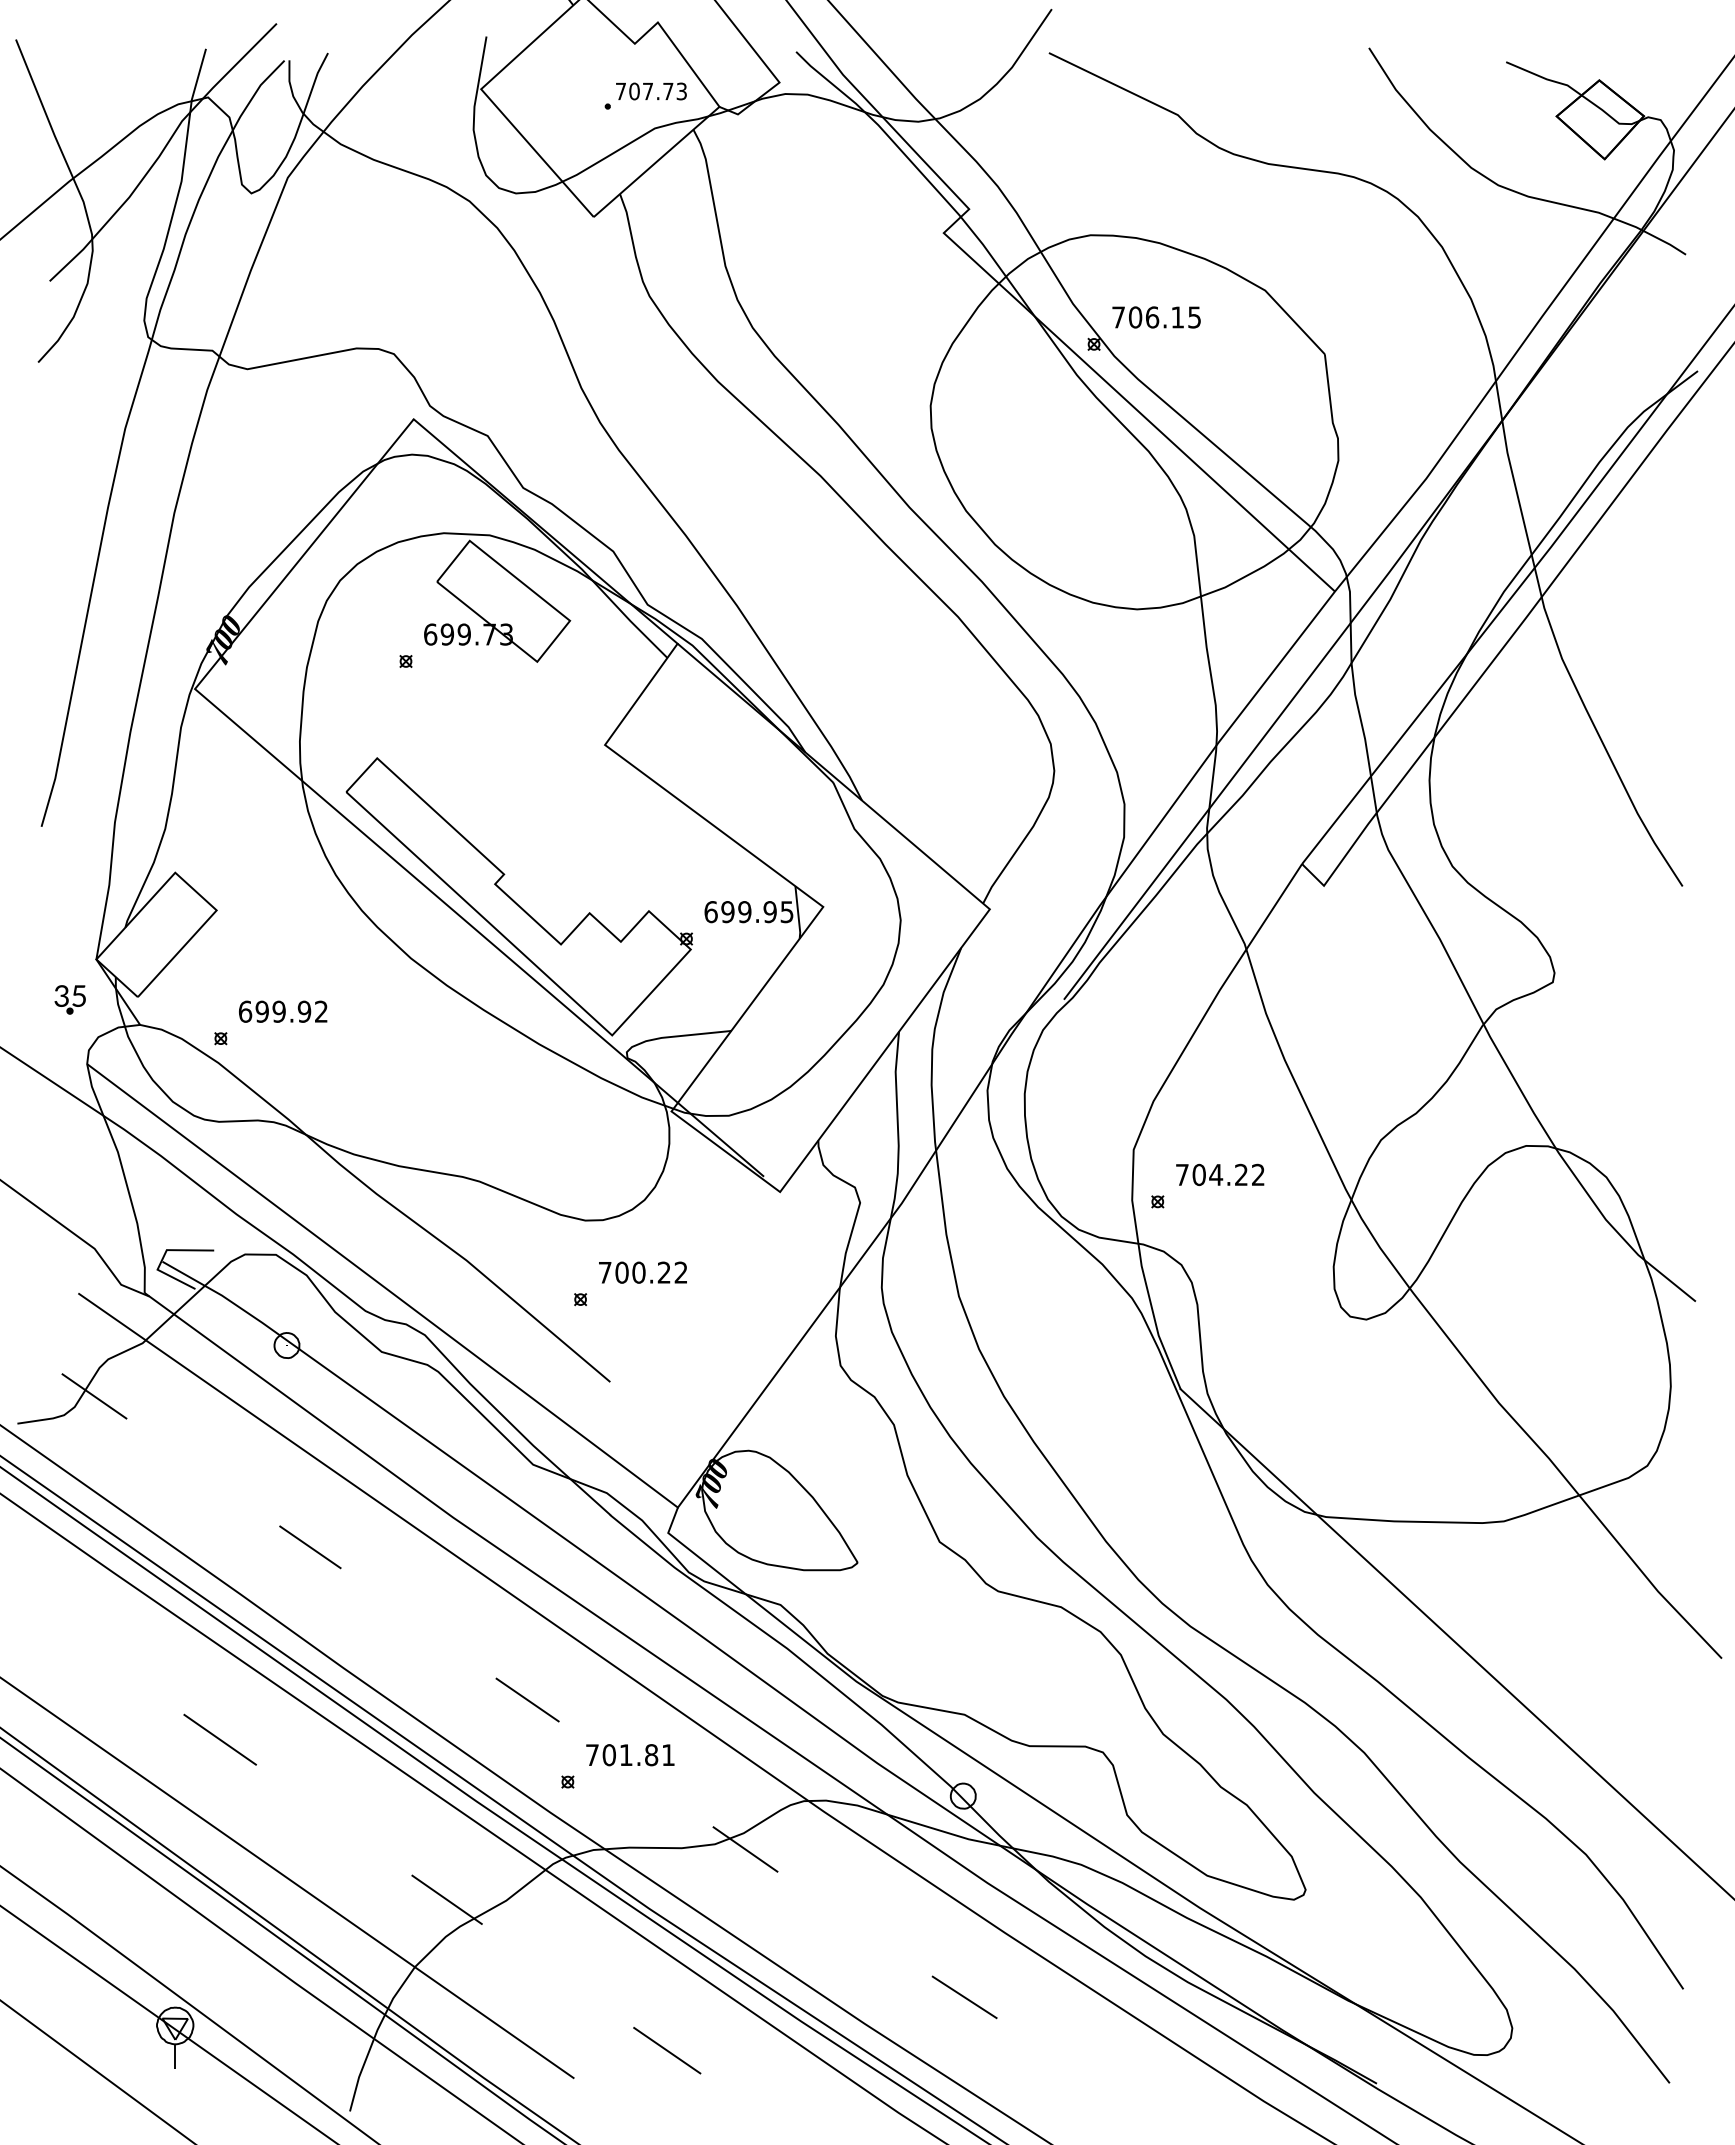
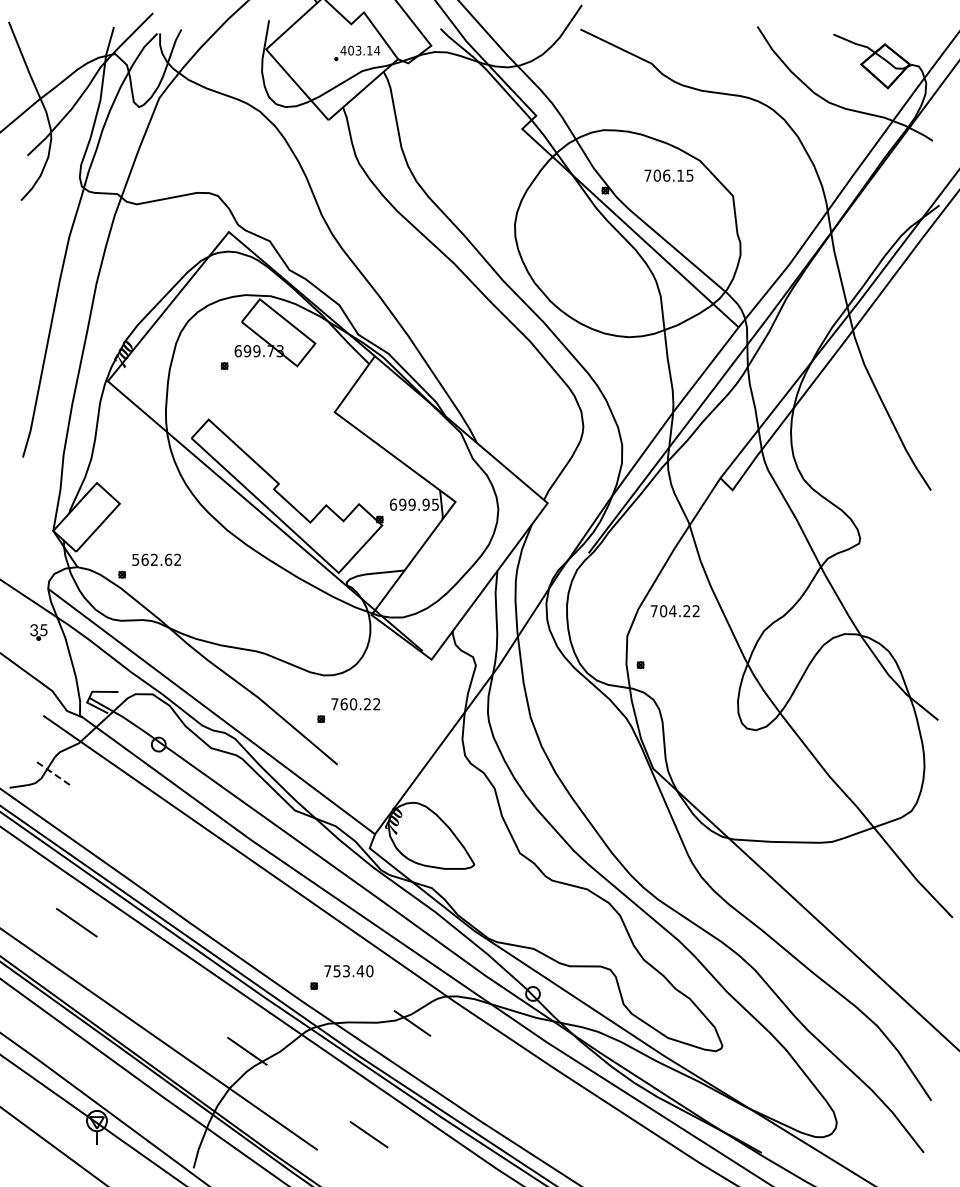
text: (651, 91) -> (360, 50), 707.73 -> 403.14
text: (1155, 317) -> (668, 175), moved
part: (69, 1000) -> (38, 632), moved
text: (275, 1011) -> (152, 559), 699.92 -> 562.62
text: (1219, 1175) -> (674, 611), moved
text: (620, 1273) -> (343, 704), 700.22 -> 760.22
line: (93, 1395) -> (51, 772), solid -> dashed
line: (309, 1545) -> (171, 855), removed
line: (526, 1699) -> (291, 940), removed
line: (219, 1739) -> (76, 922), moved
text: (638, 1755) -> (353, 971), 701.81 -> 753.40
line: (964, 1995) -> (533, 1104), removed

